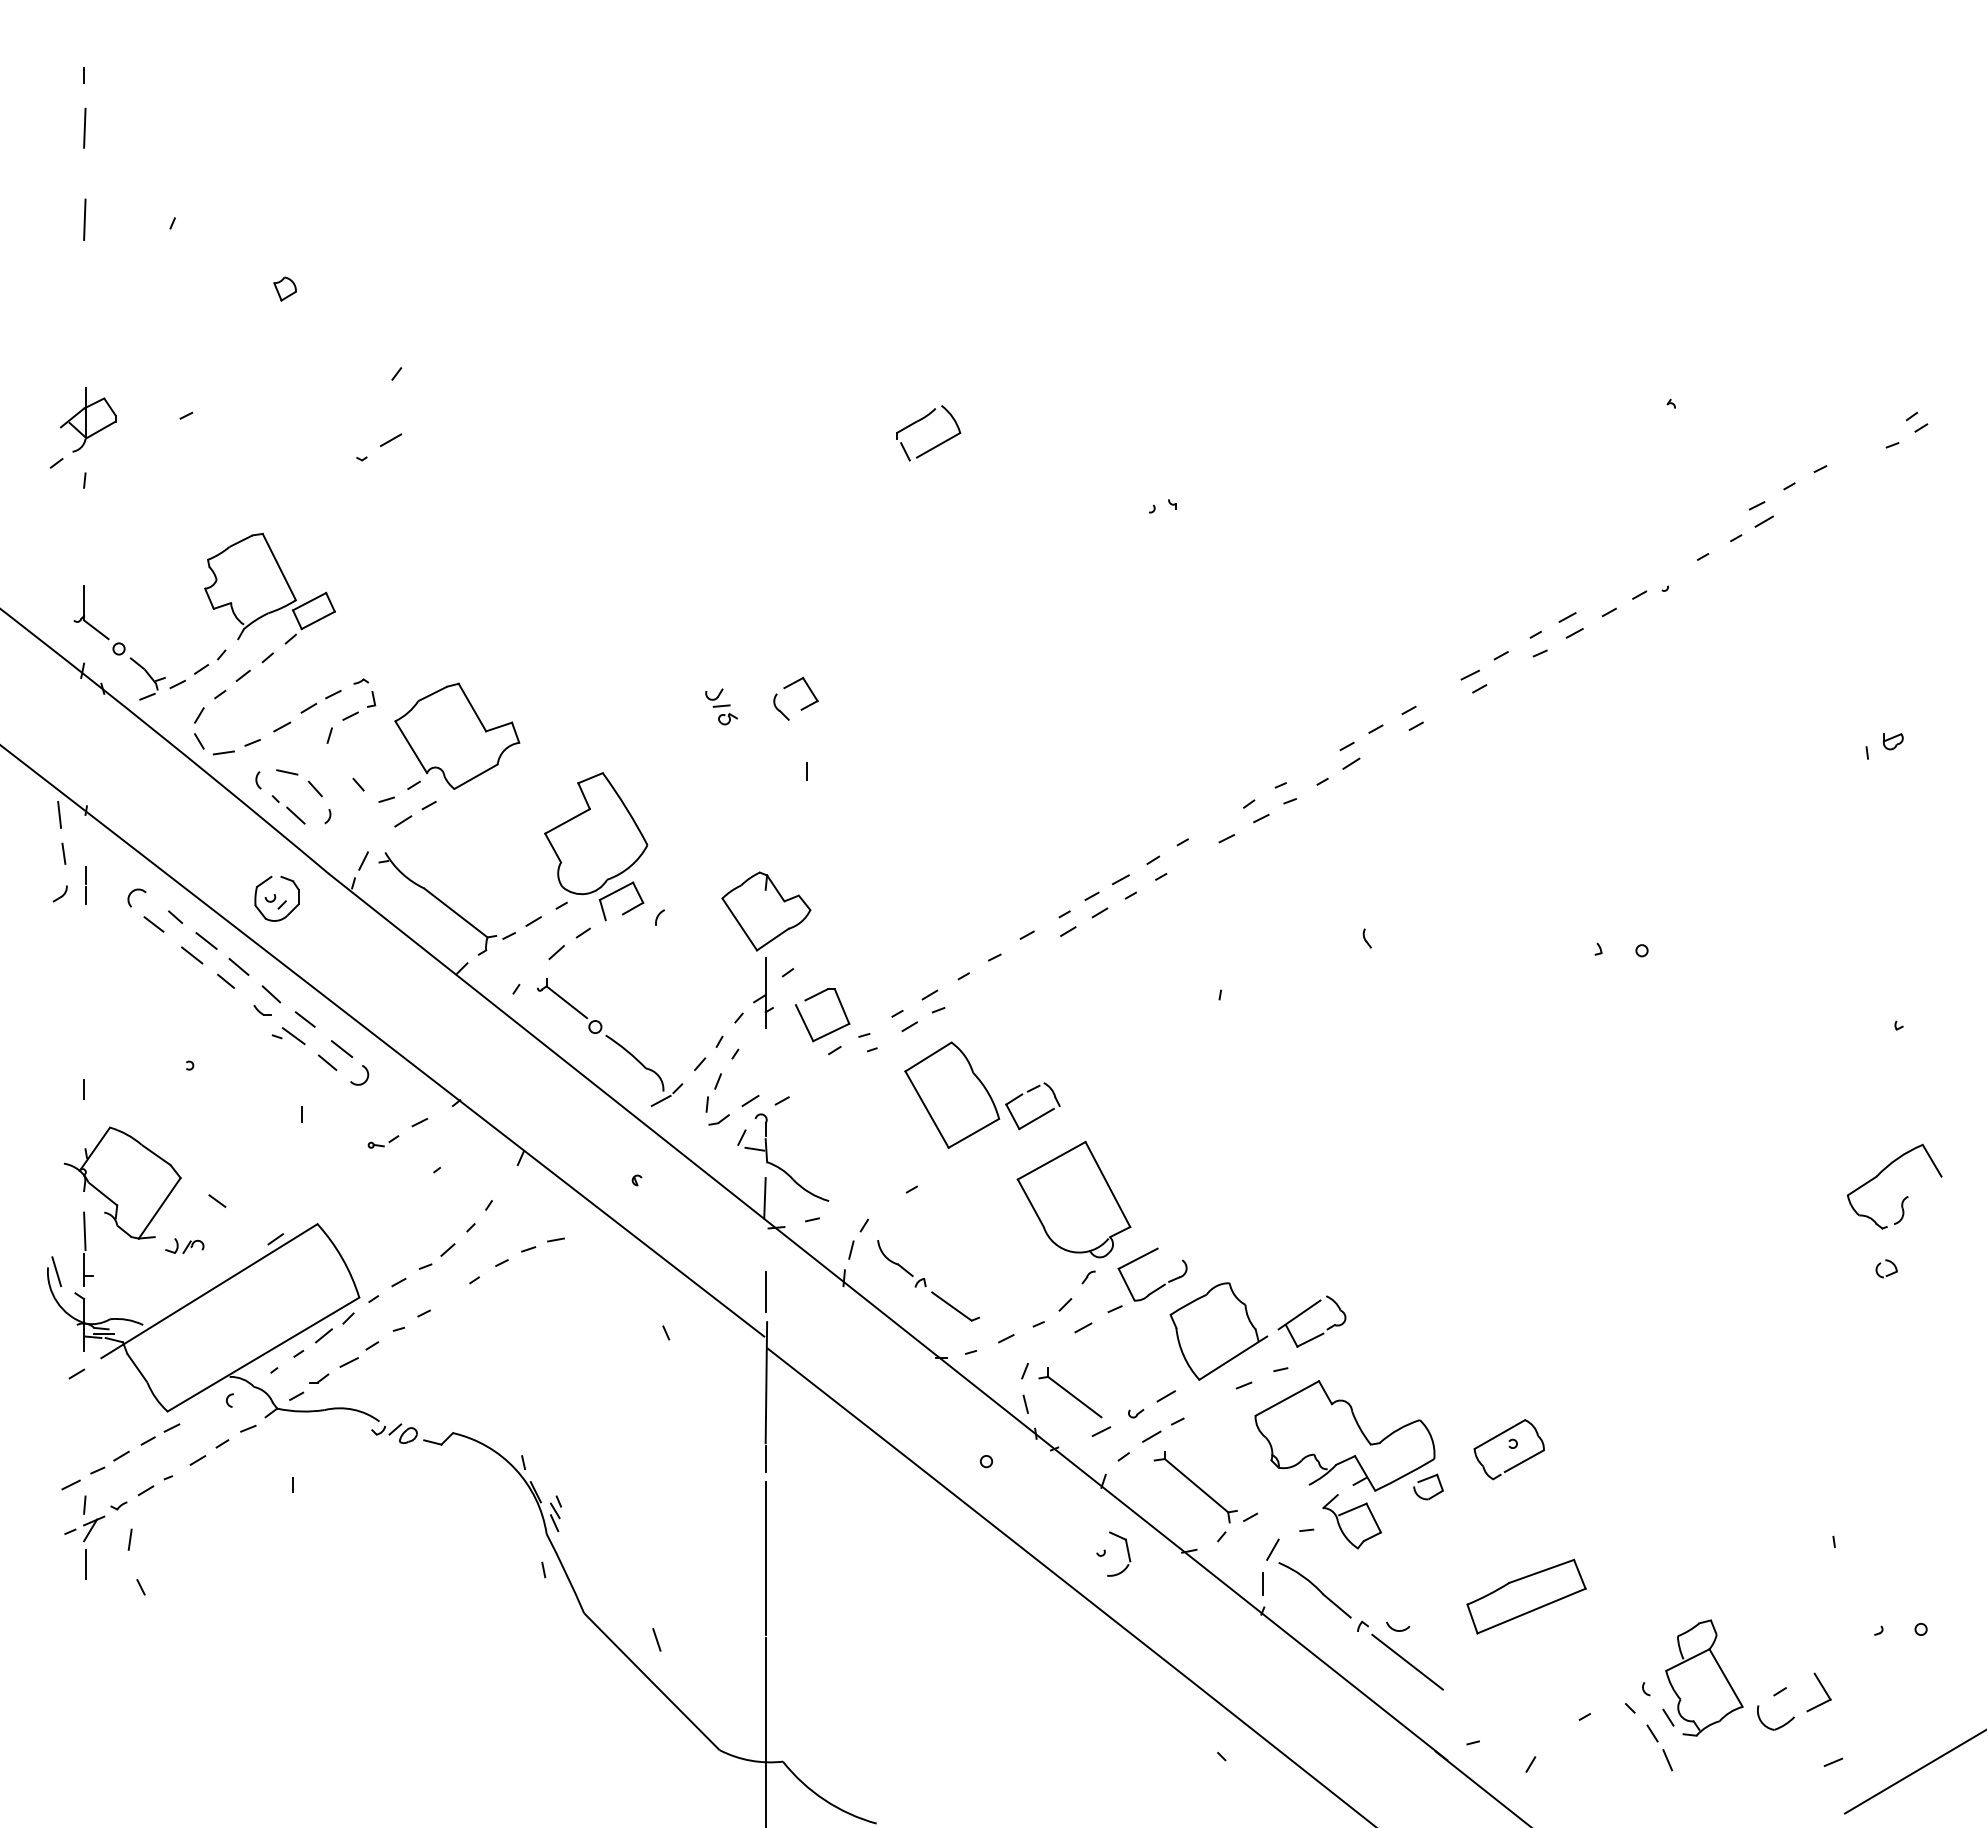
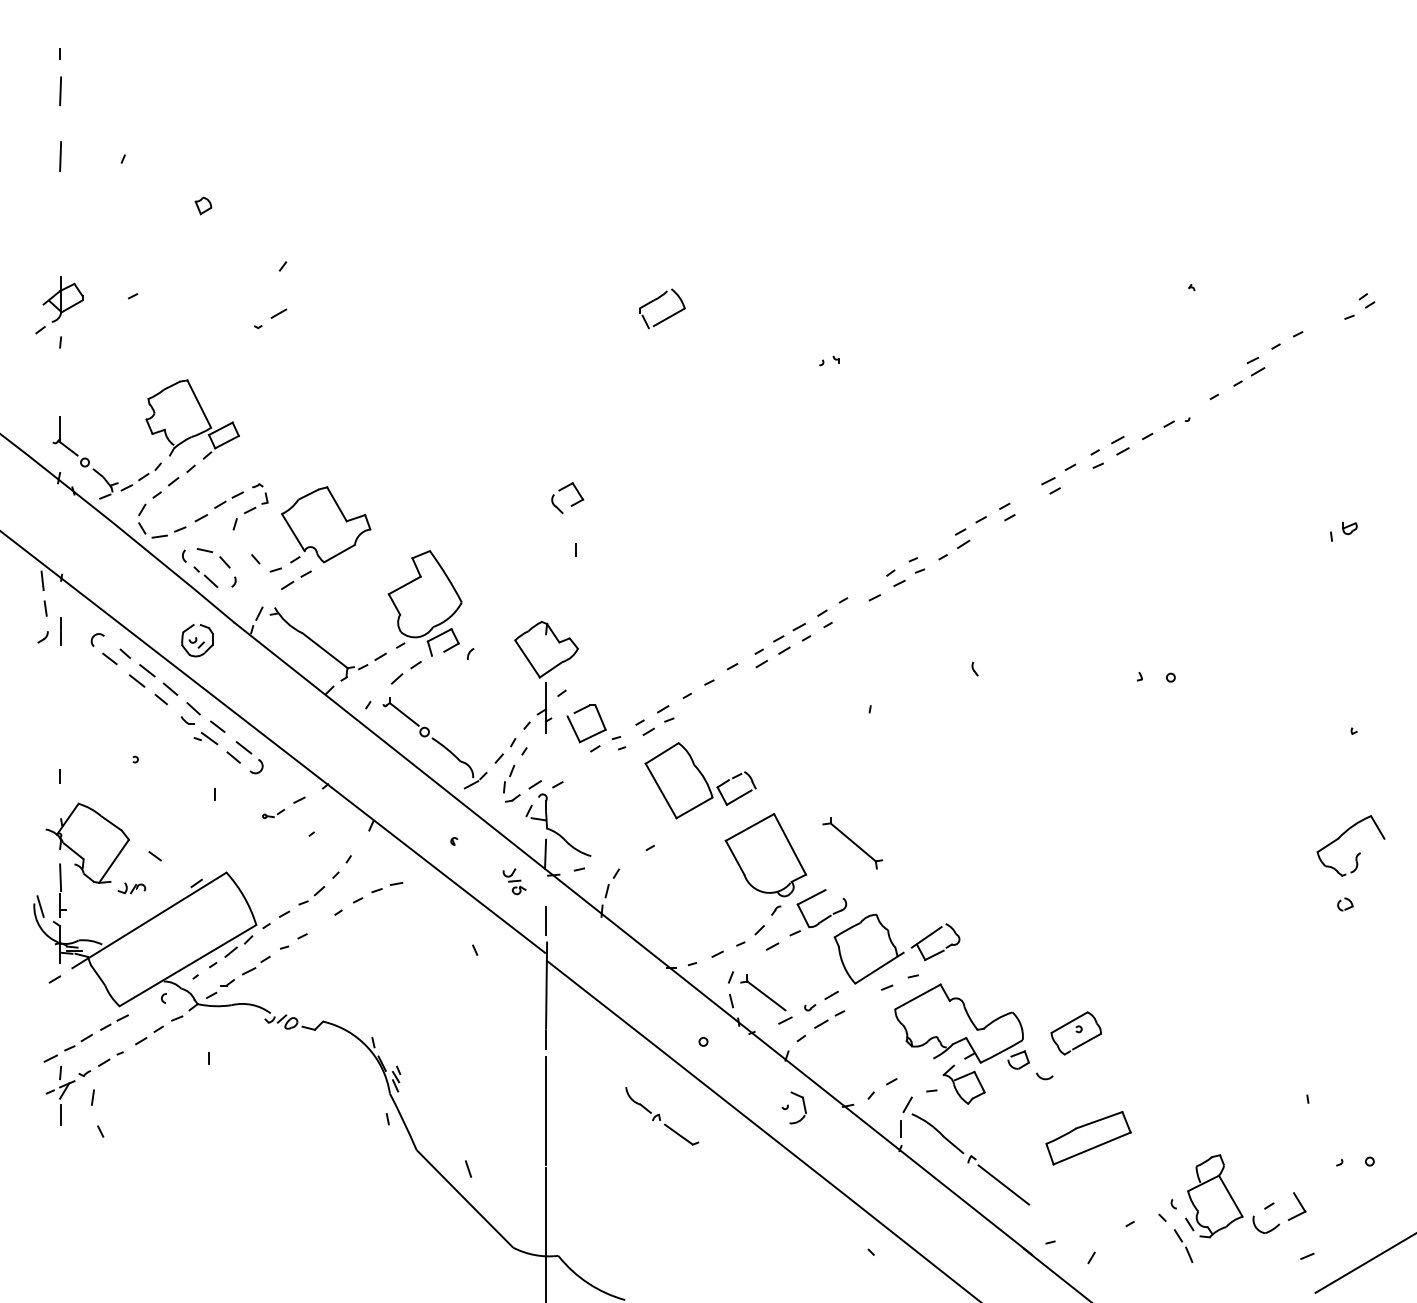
part: (721, 706) -> (514, 881), moved
part: (928, 1280) -> (662, 1116), moved
part: (1195, 1487) -> (852, 843), moved
arc: (1396, 1629) -> (1043, 1078), moved

